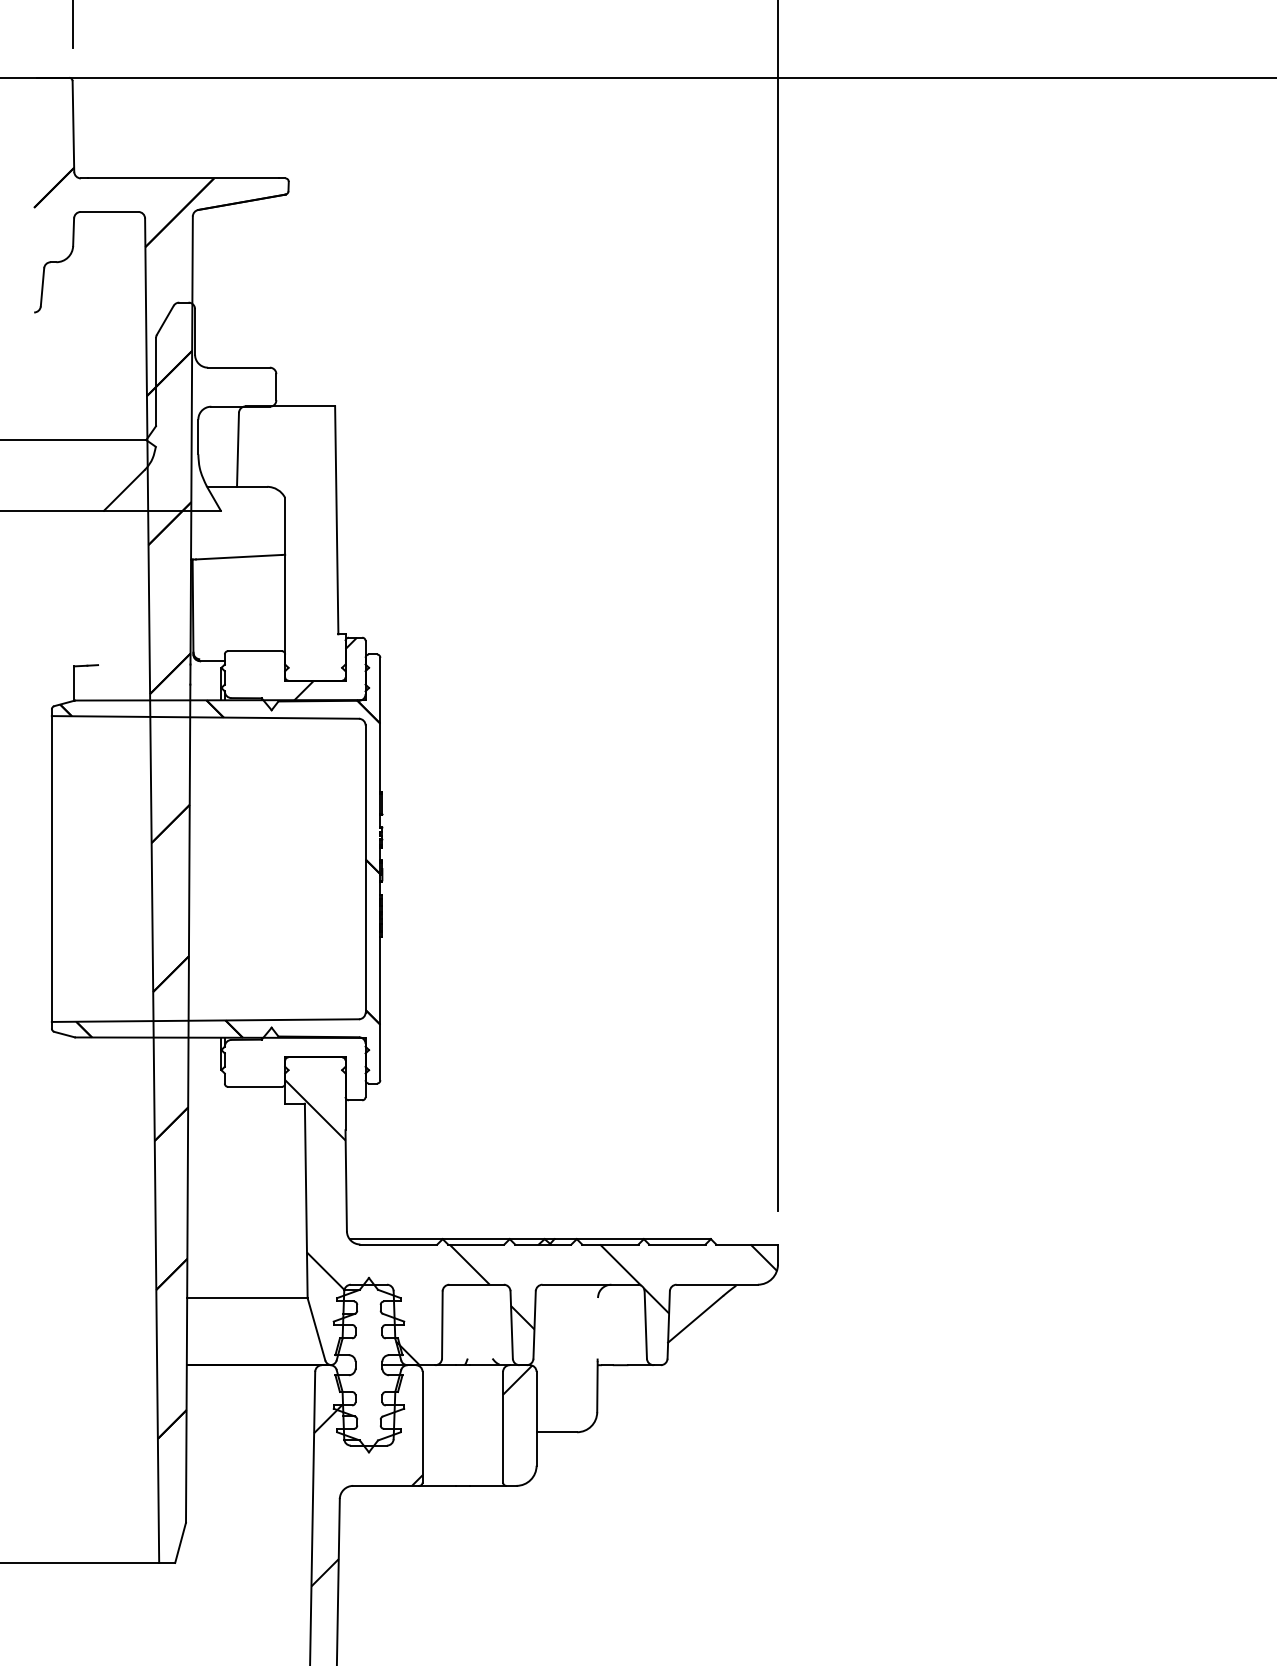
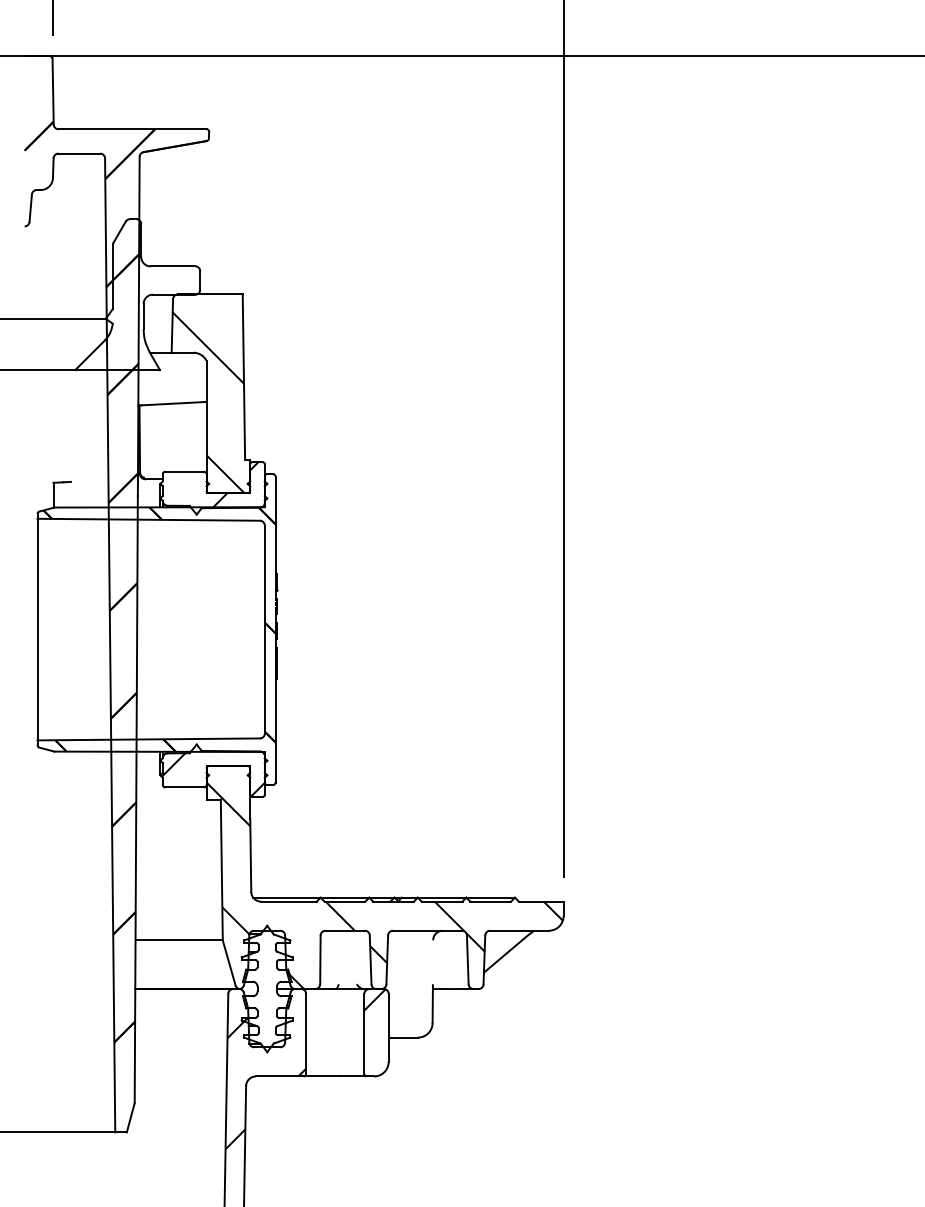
hatch: (287, 555) -> (208, 402), added
hatch: (293, 1069) -> (212, 774), added

